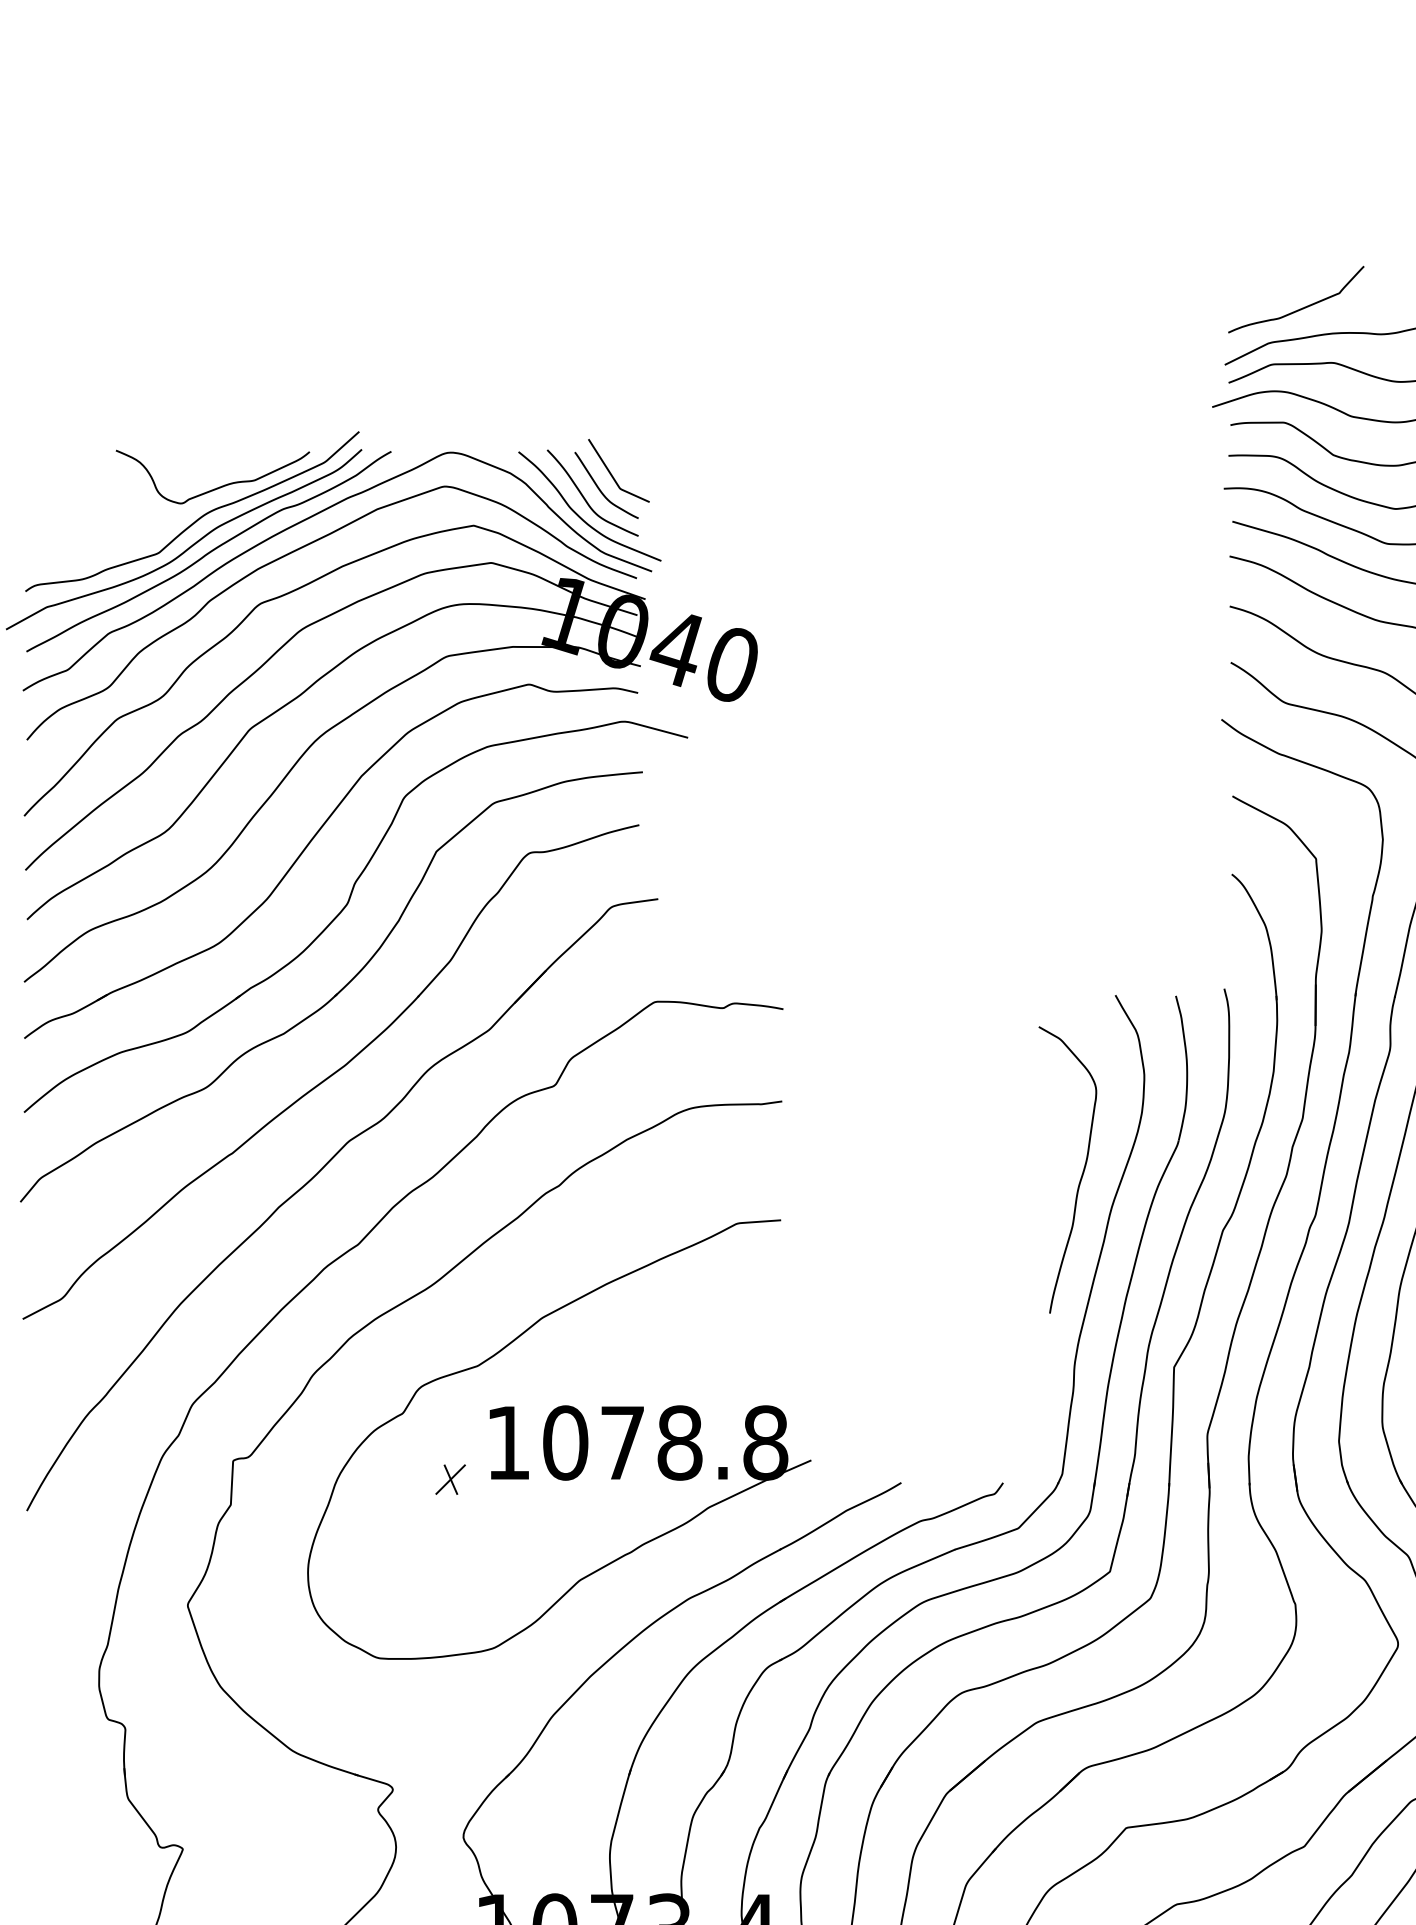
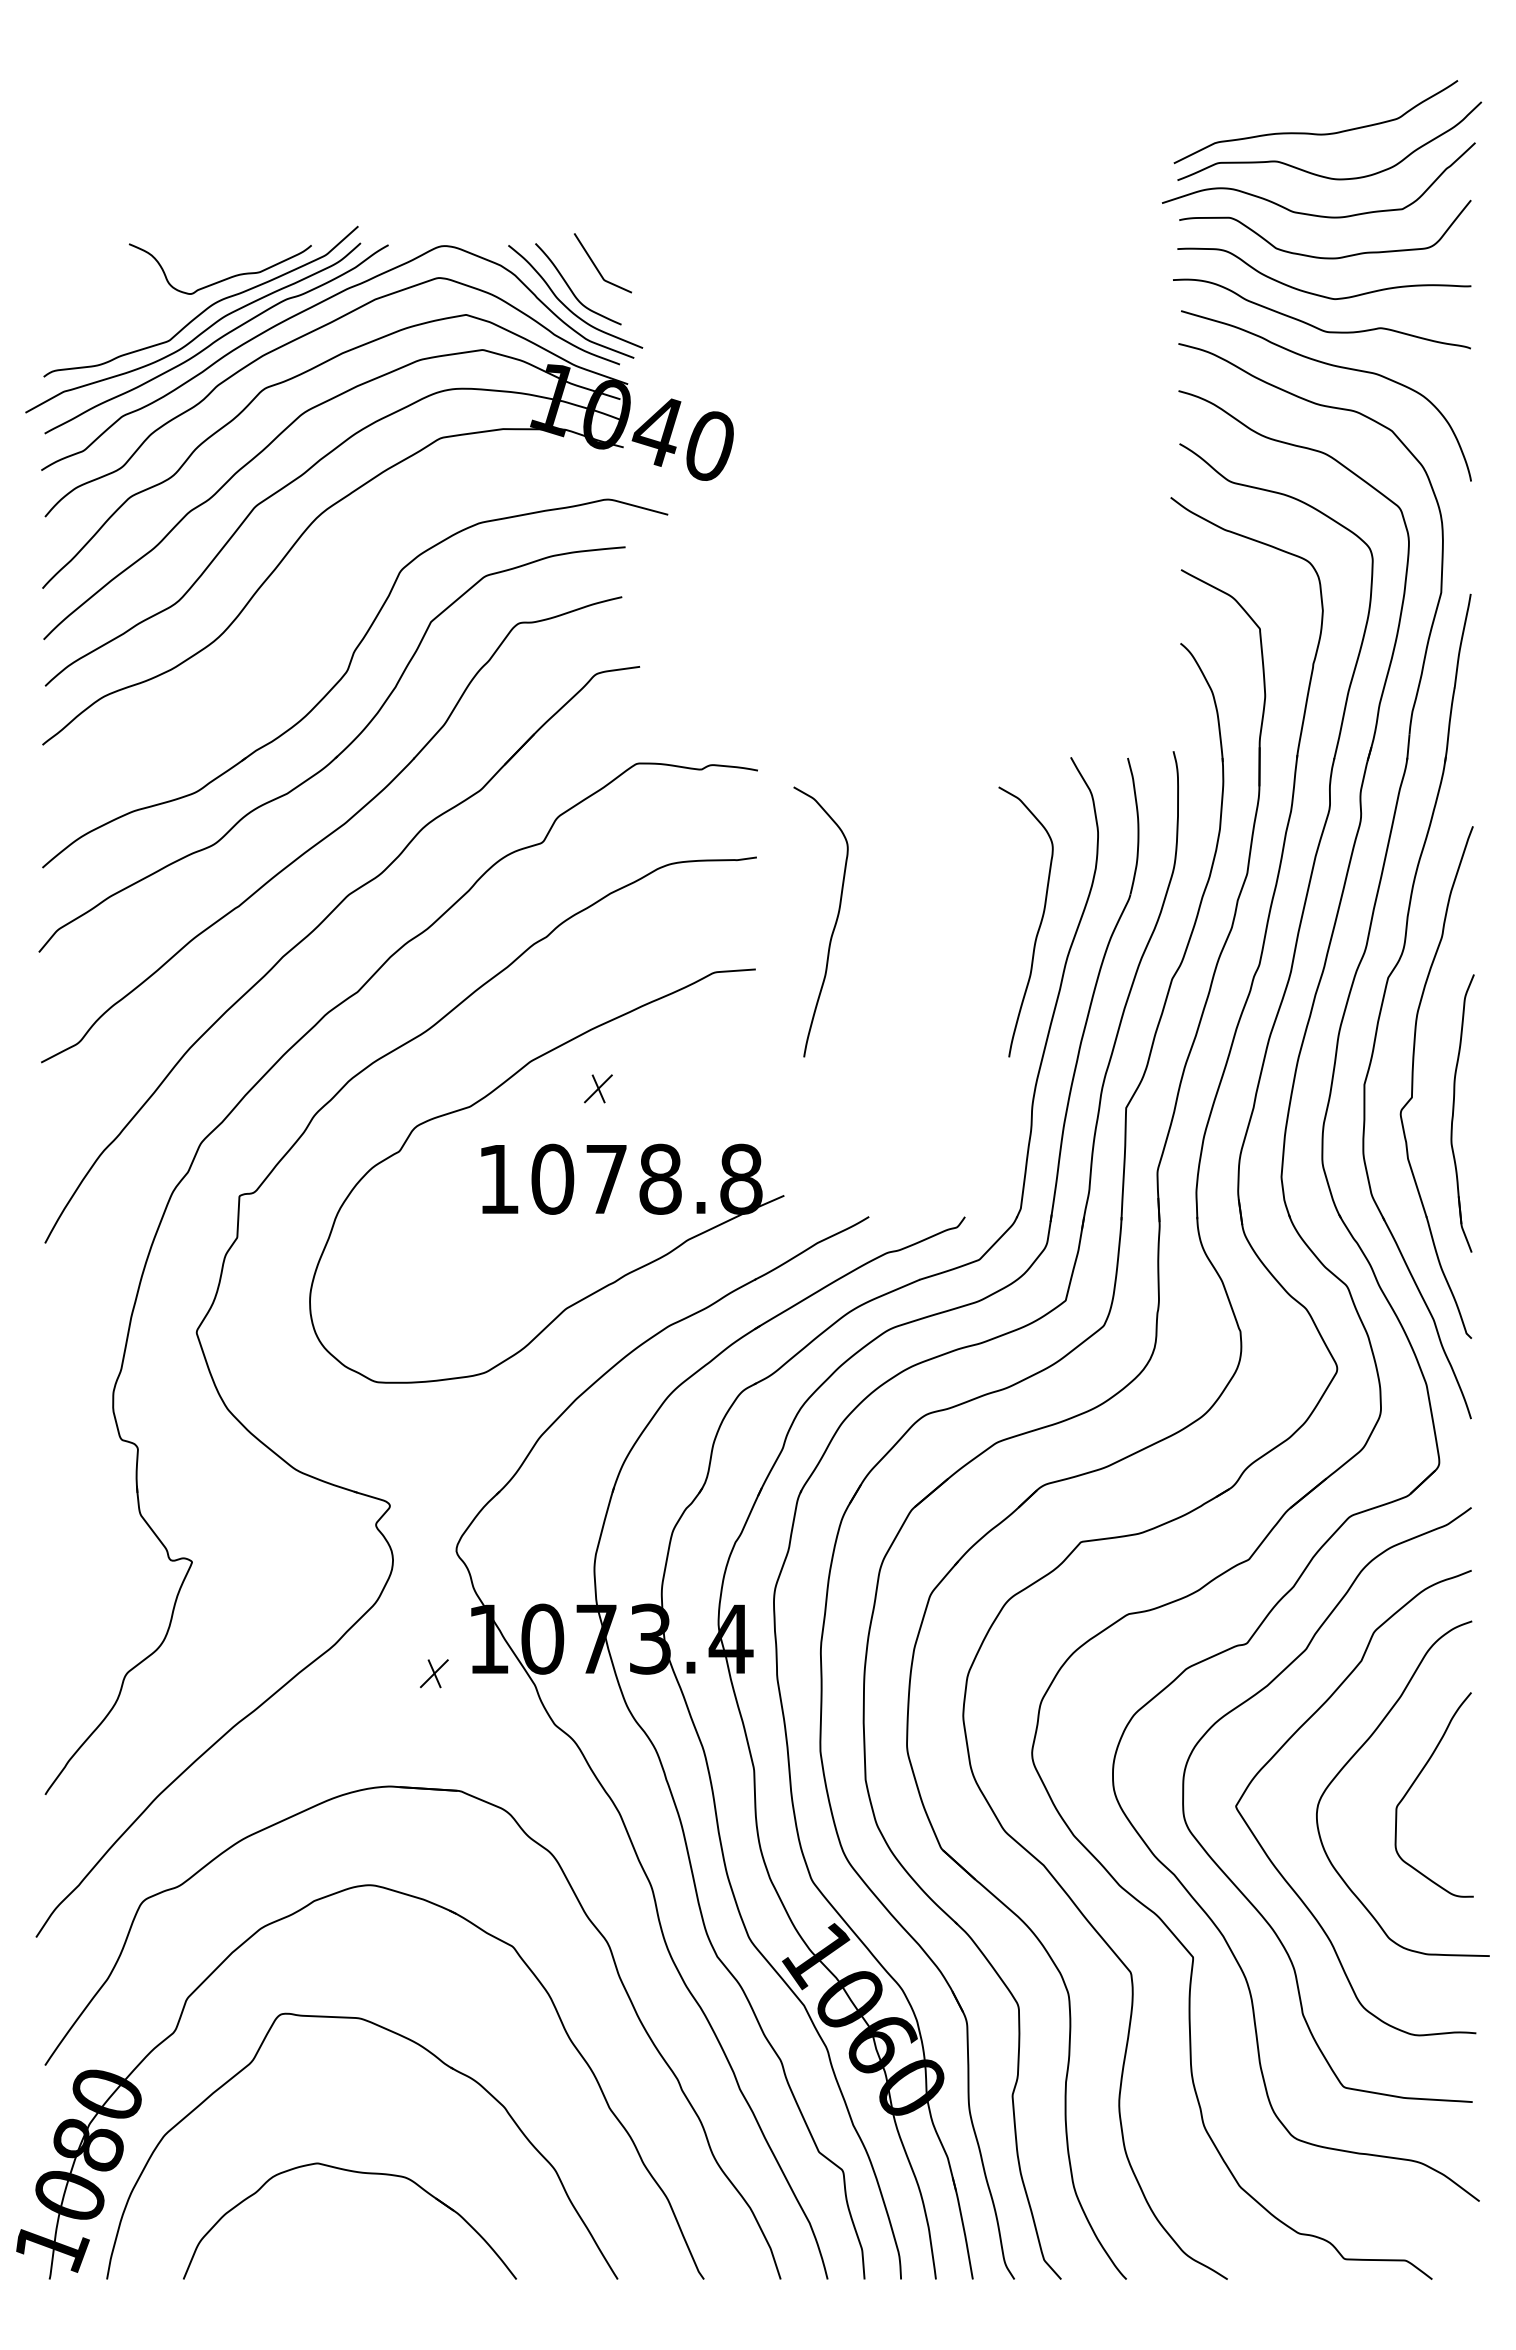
curve: (1301, 307) -> (1246, 109), removed
curve: (601, 490) -> (586, 281), removed
part: (310, 843) -> (312, 614), removed
curve: (864, 1172) -> (834, 924), added
part: (450, 1479) -> (598, 1088), moved

